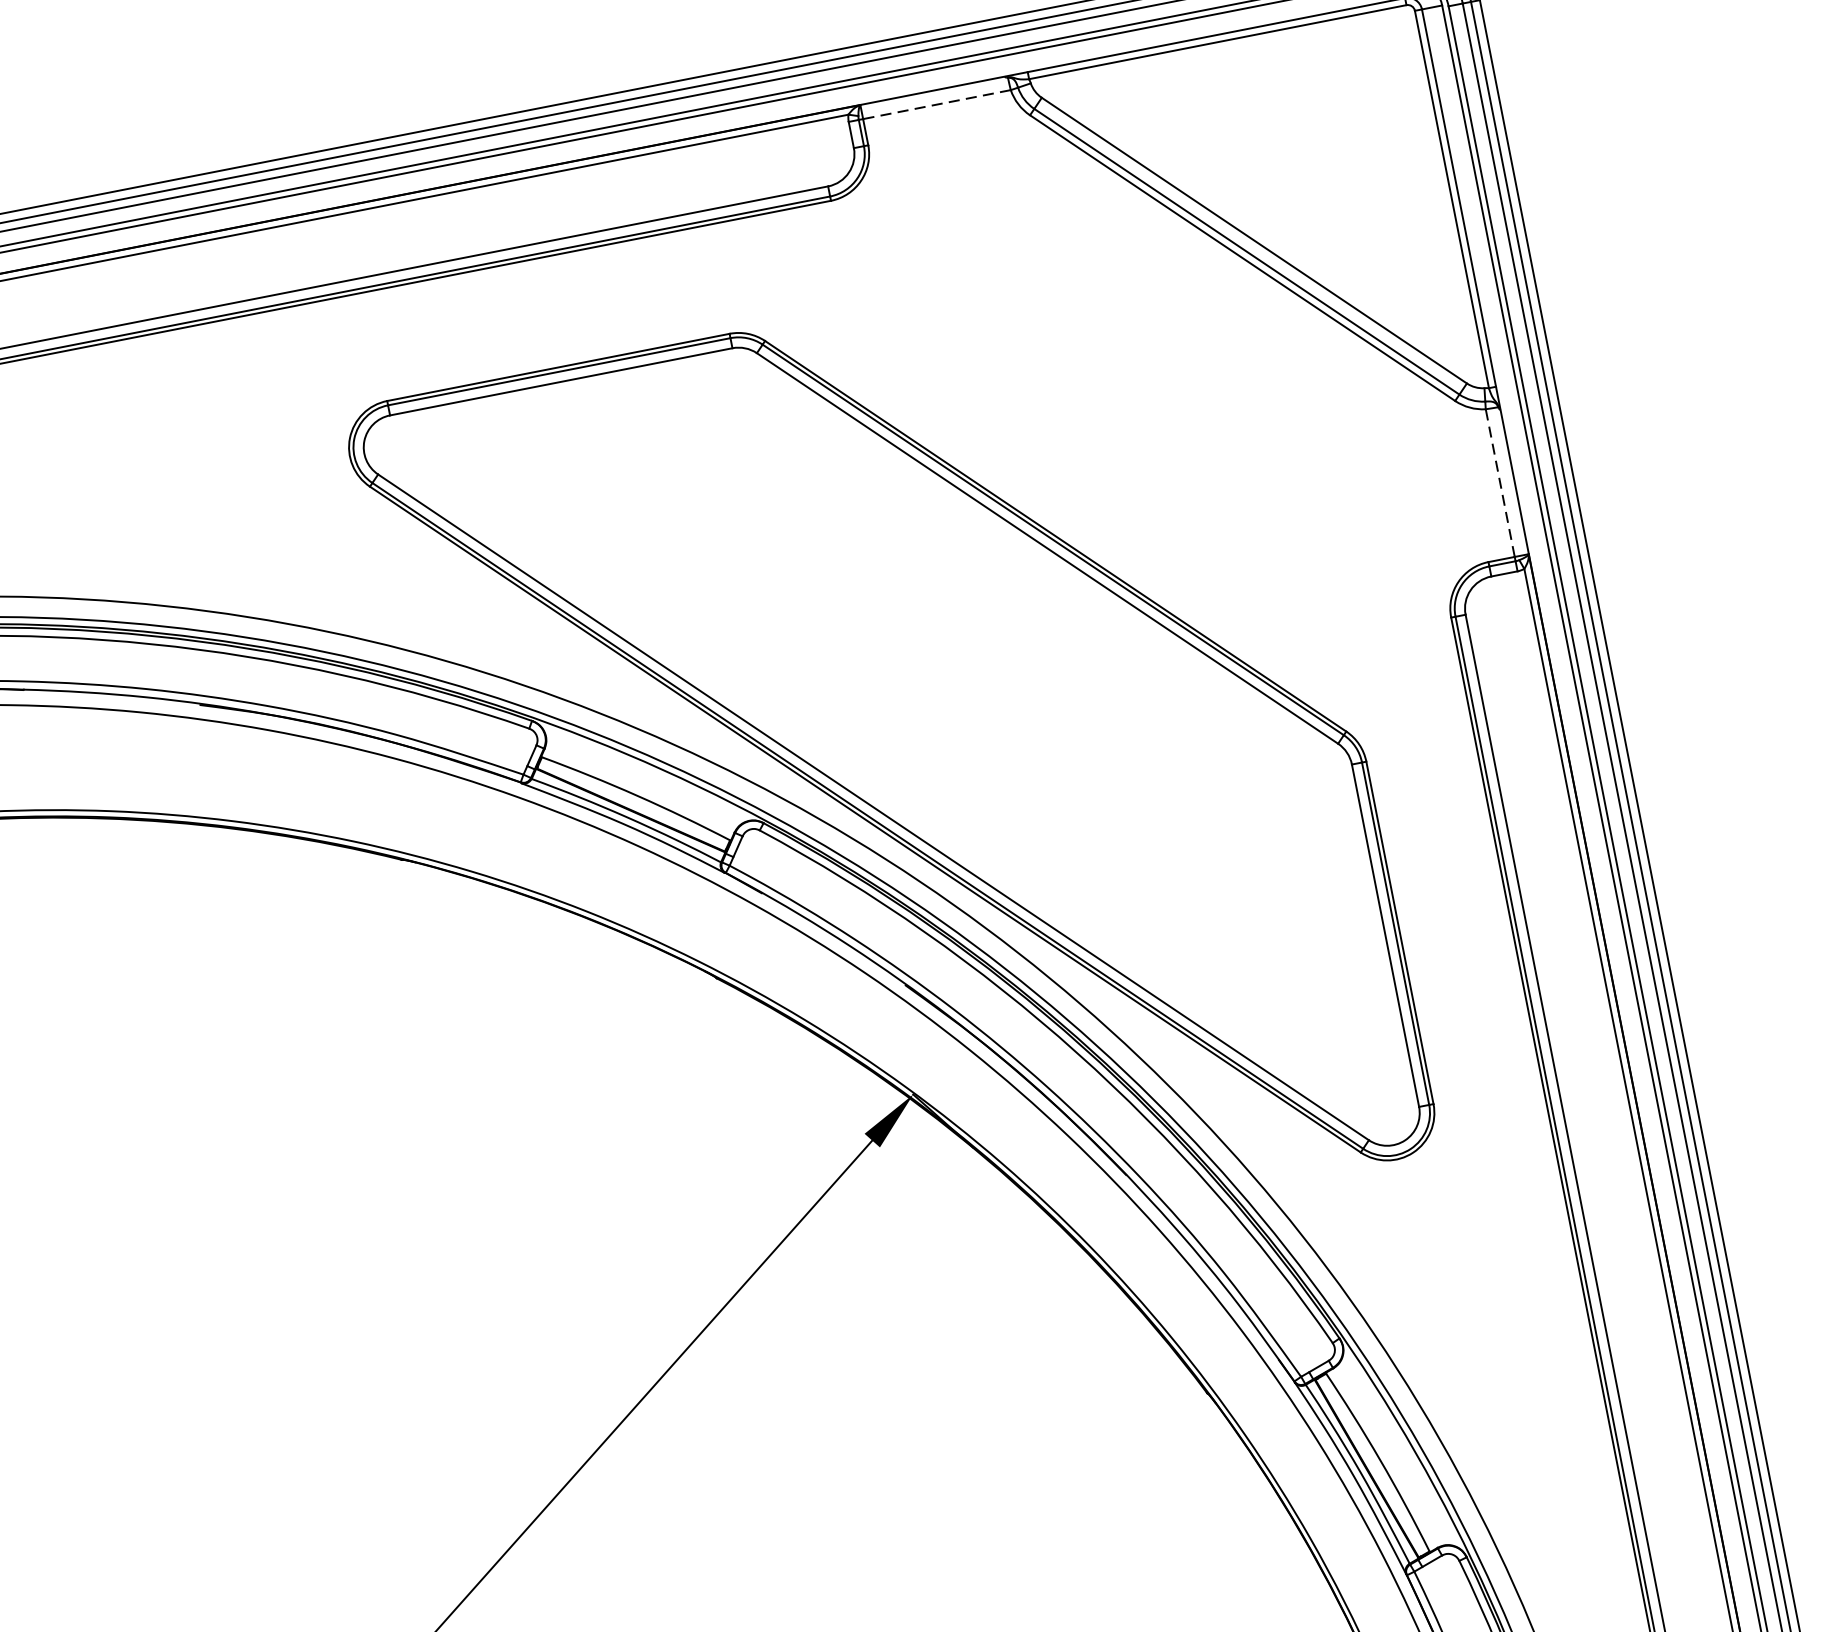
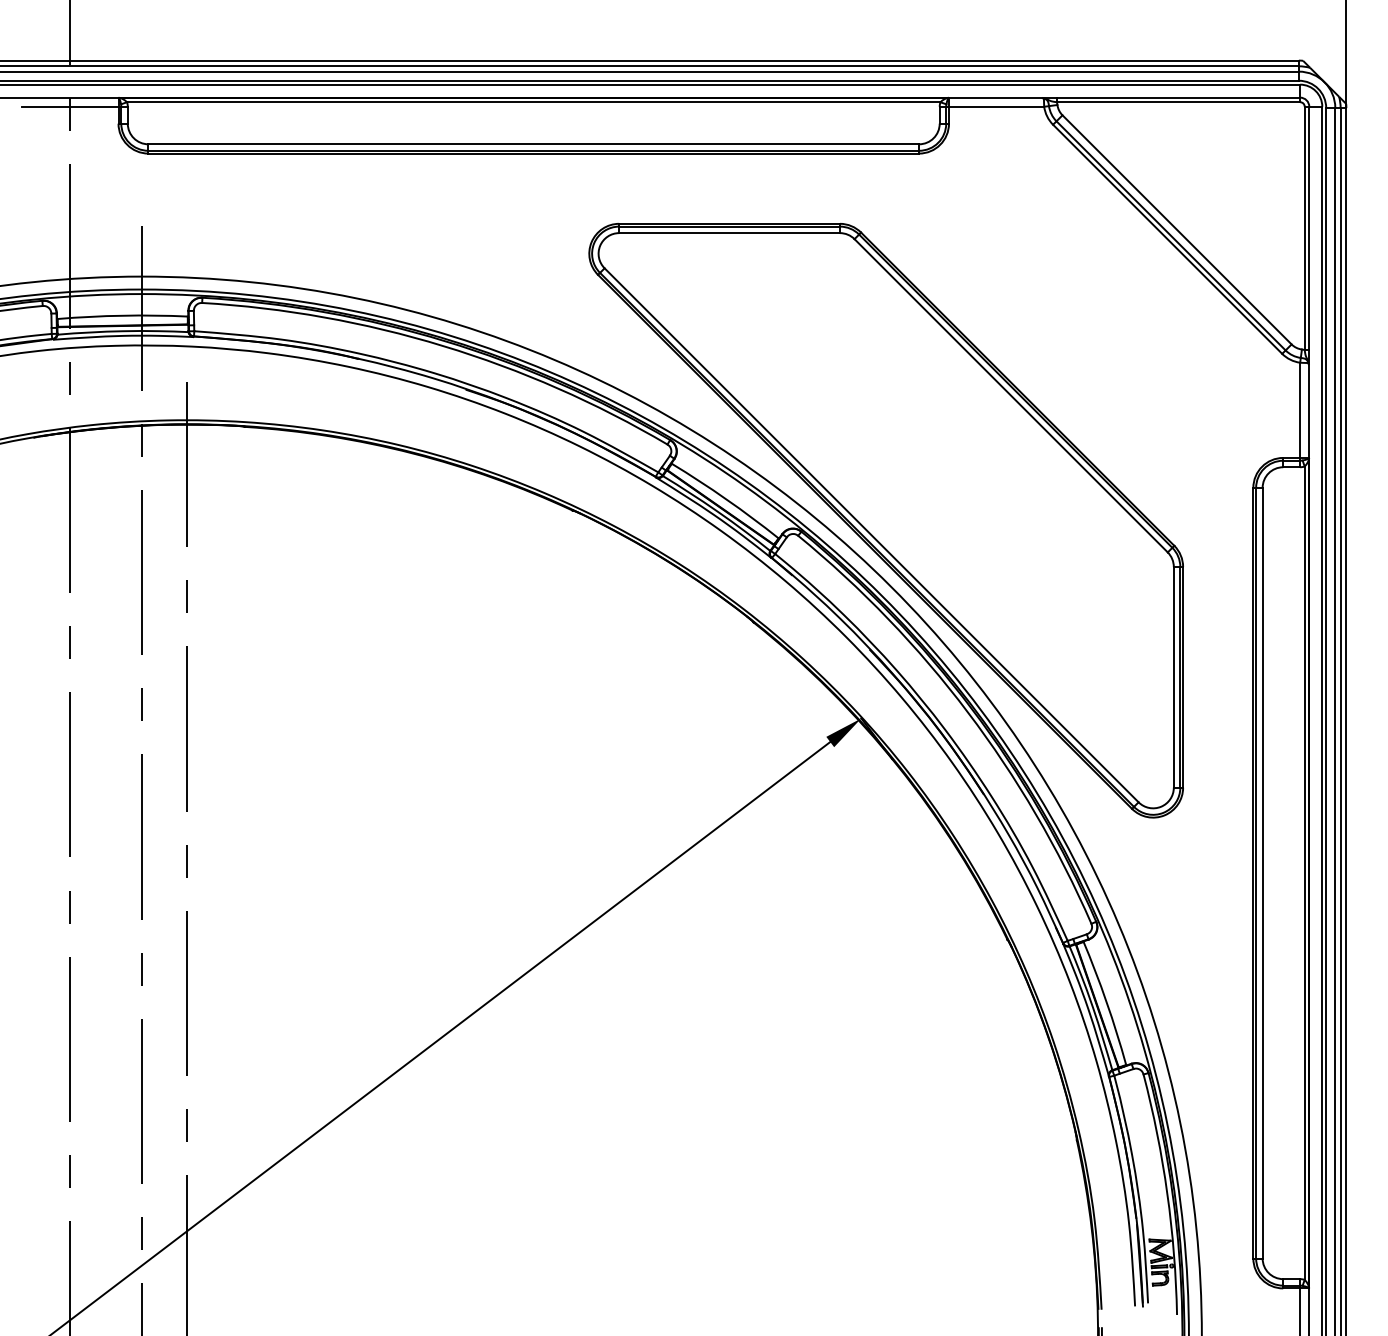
line: (936, 104) -> (996, 106), dashed -> solid
line: (1500, 483) -> (1300, 410), dashed -> solid

